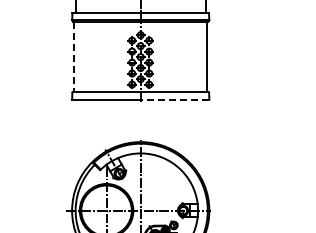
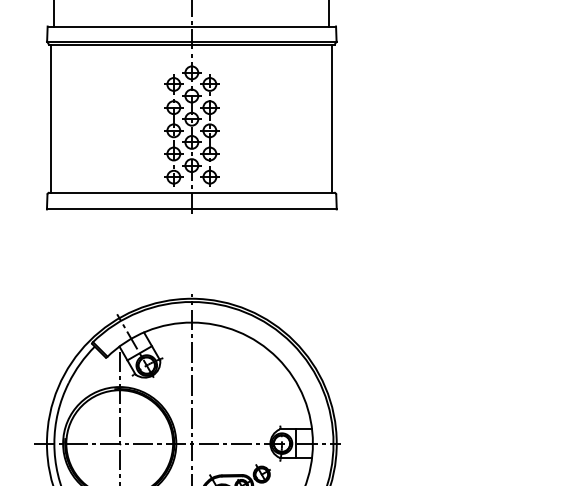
line: (74, 57) -> (51, 120), dashed -> solid
line: (174, 99) -> (263, 208), dashed -> solid

